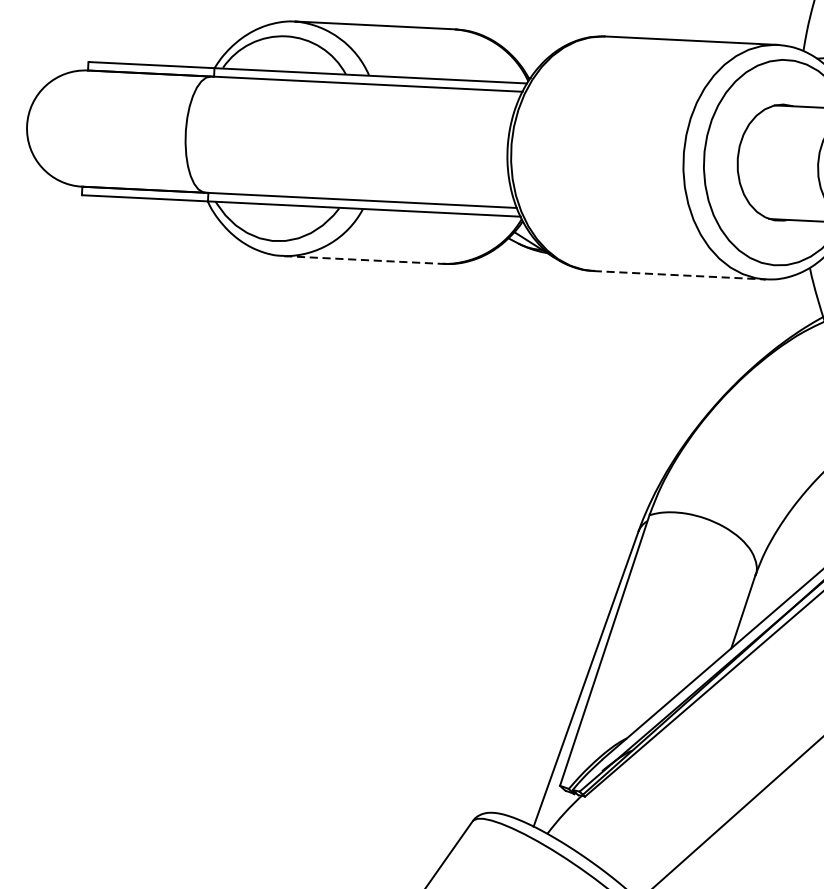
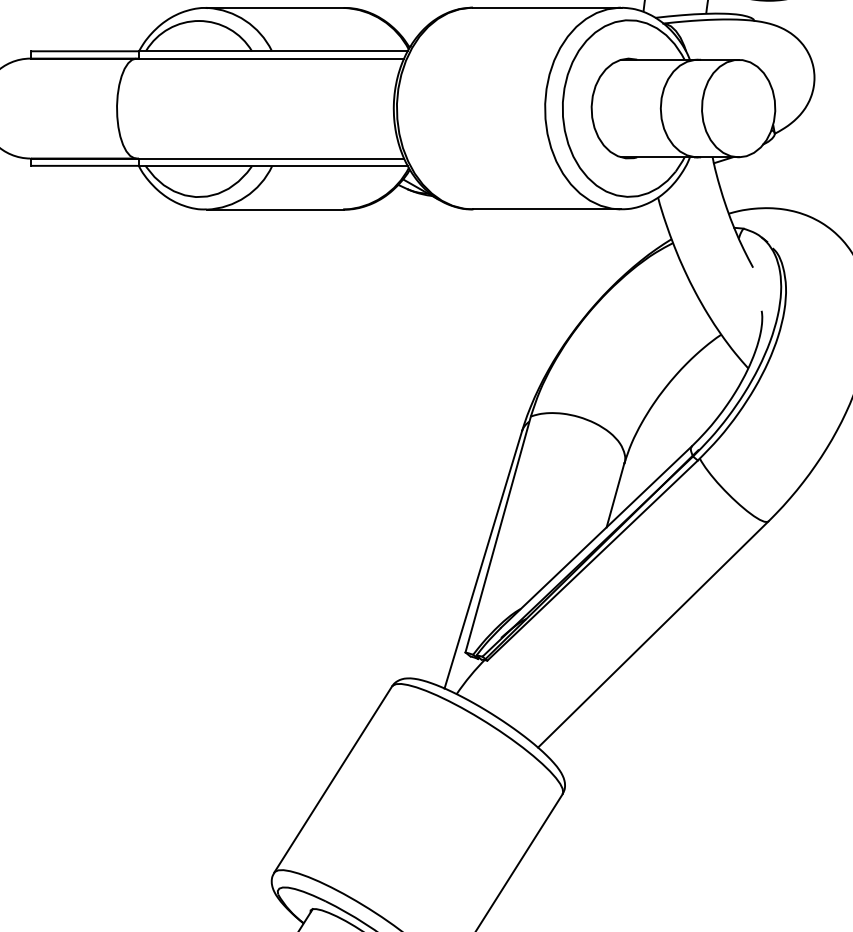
line: (364, 259) -> (275, 209), dashed -> solid
line: (680, 275) -> (547, 209), dashed -> solid

